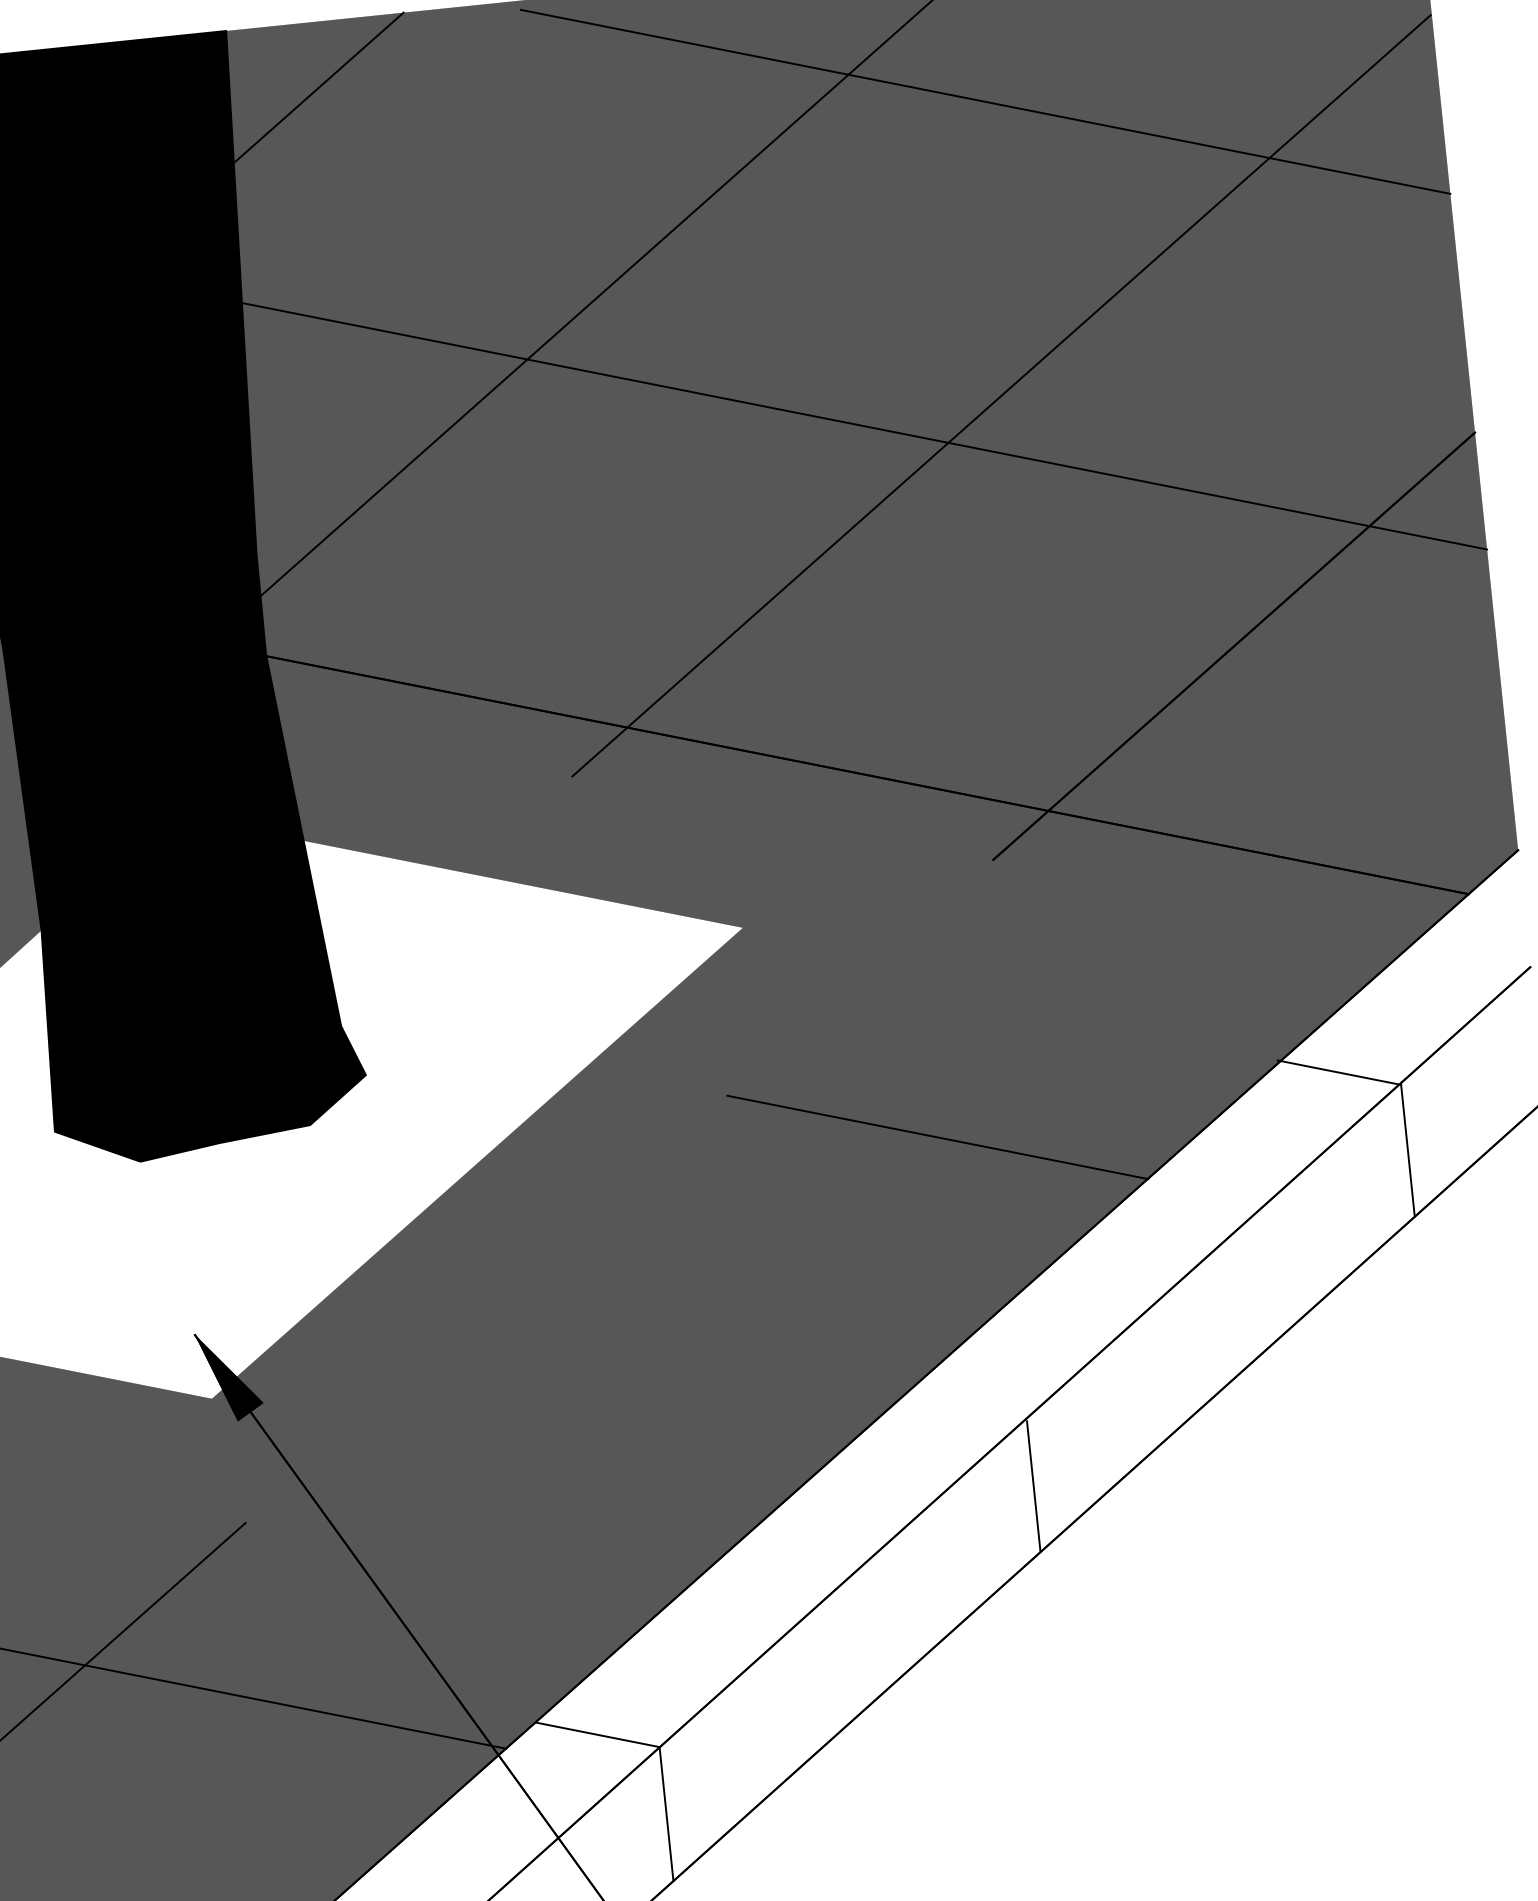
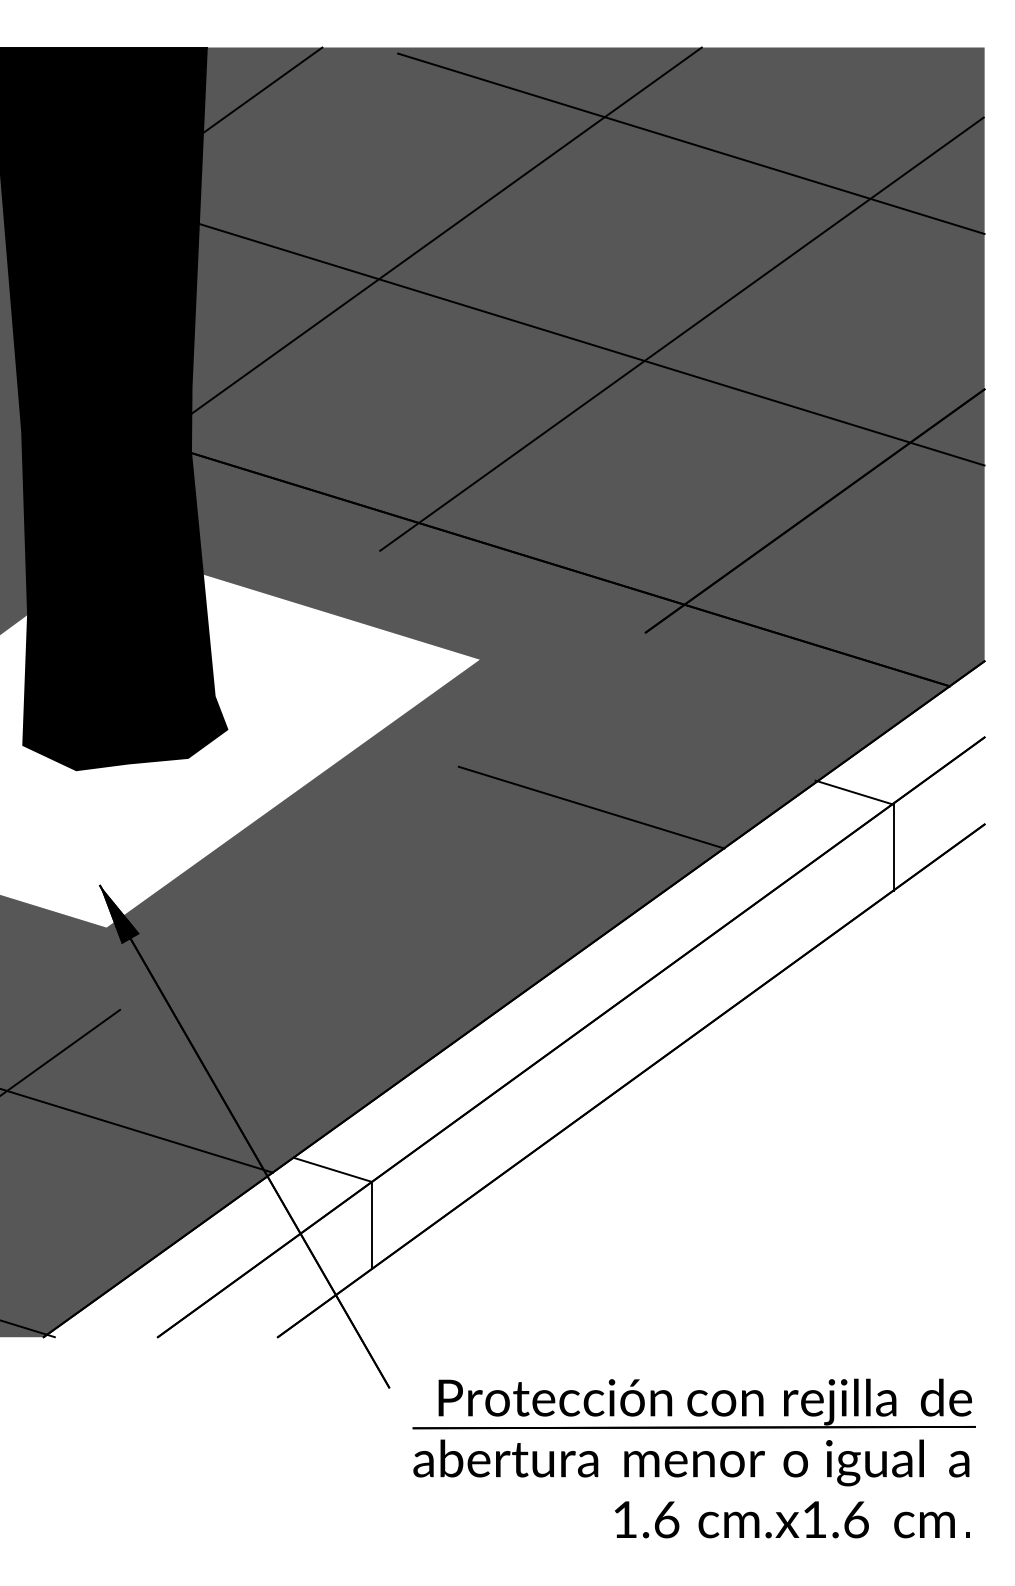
line: (1034, 1485) -> (630, 1038), removed

